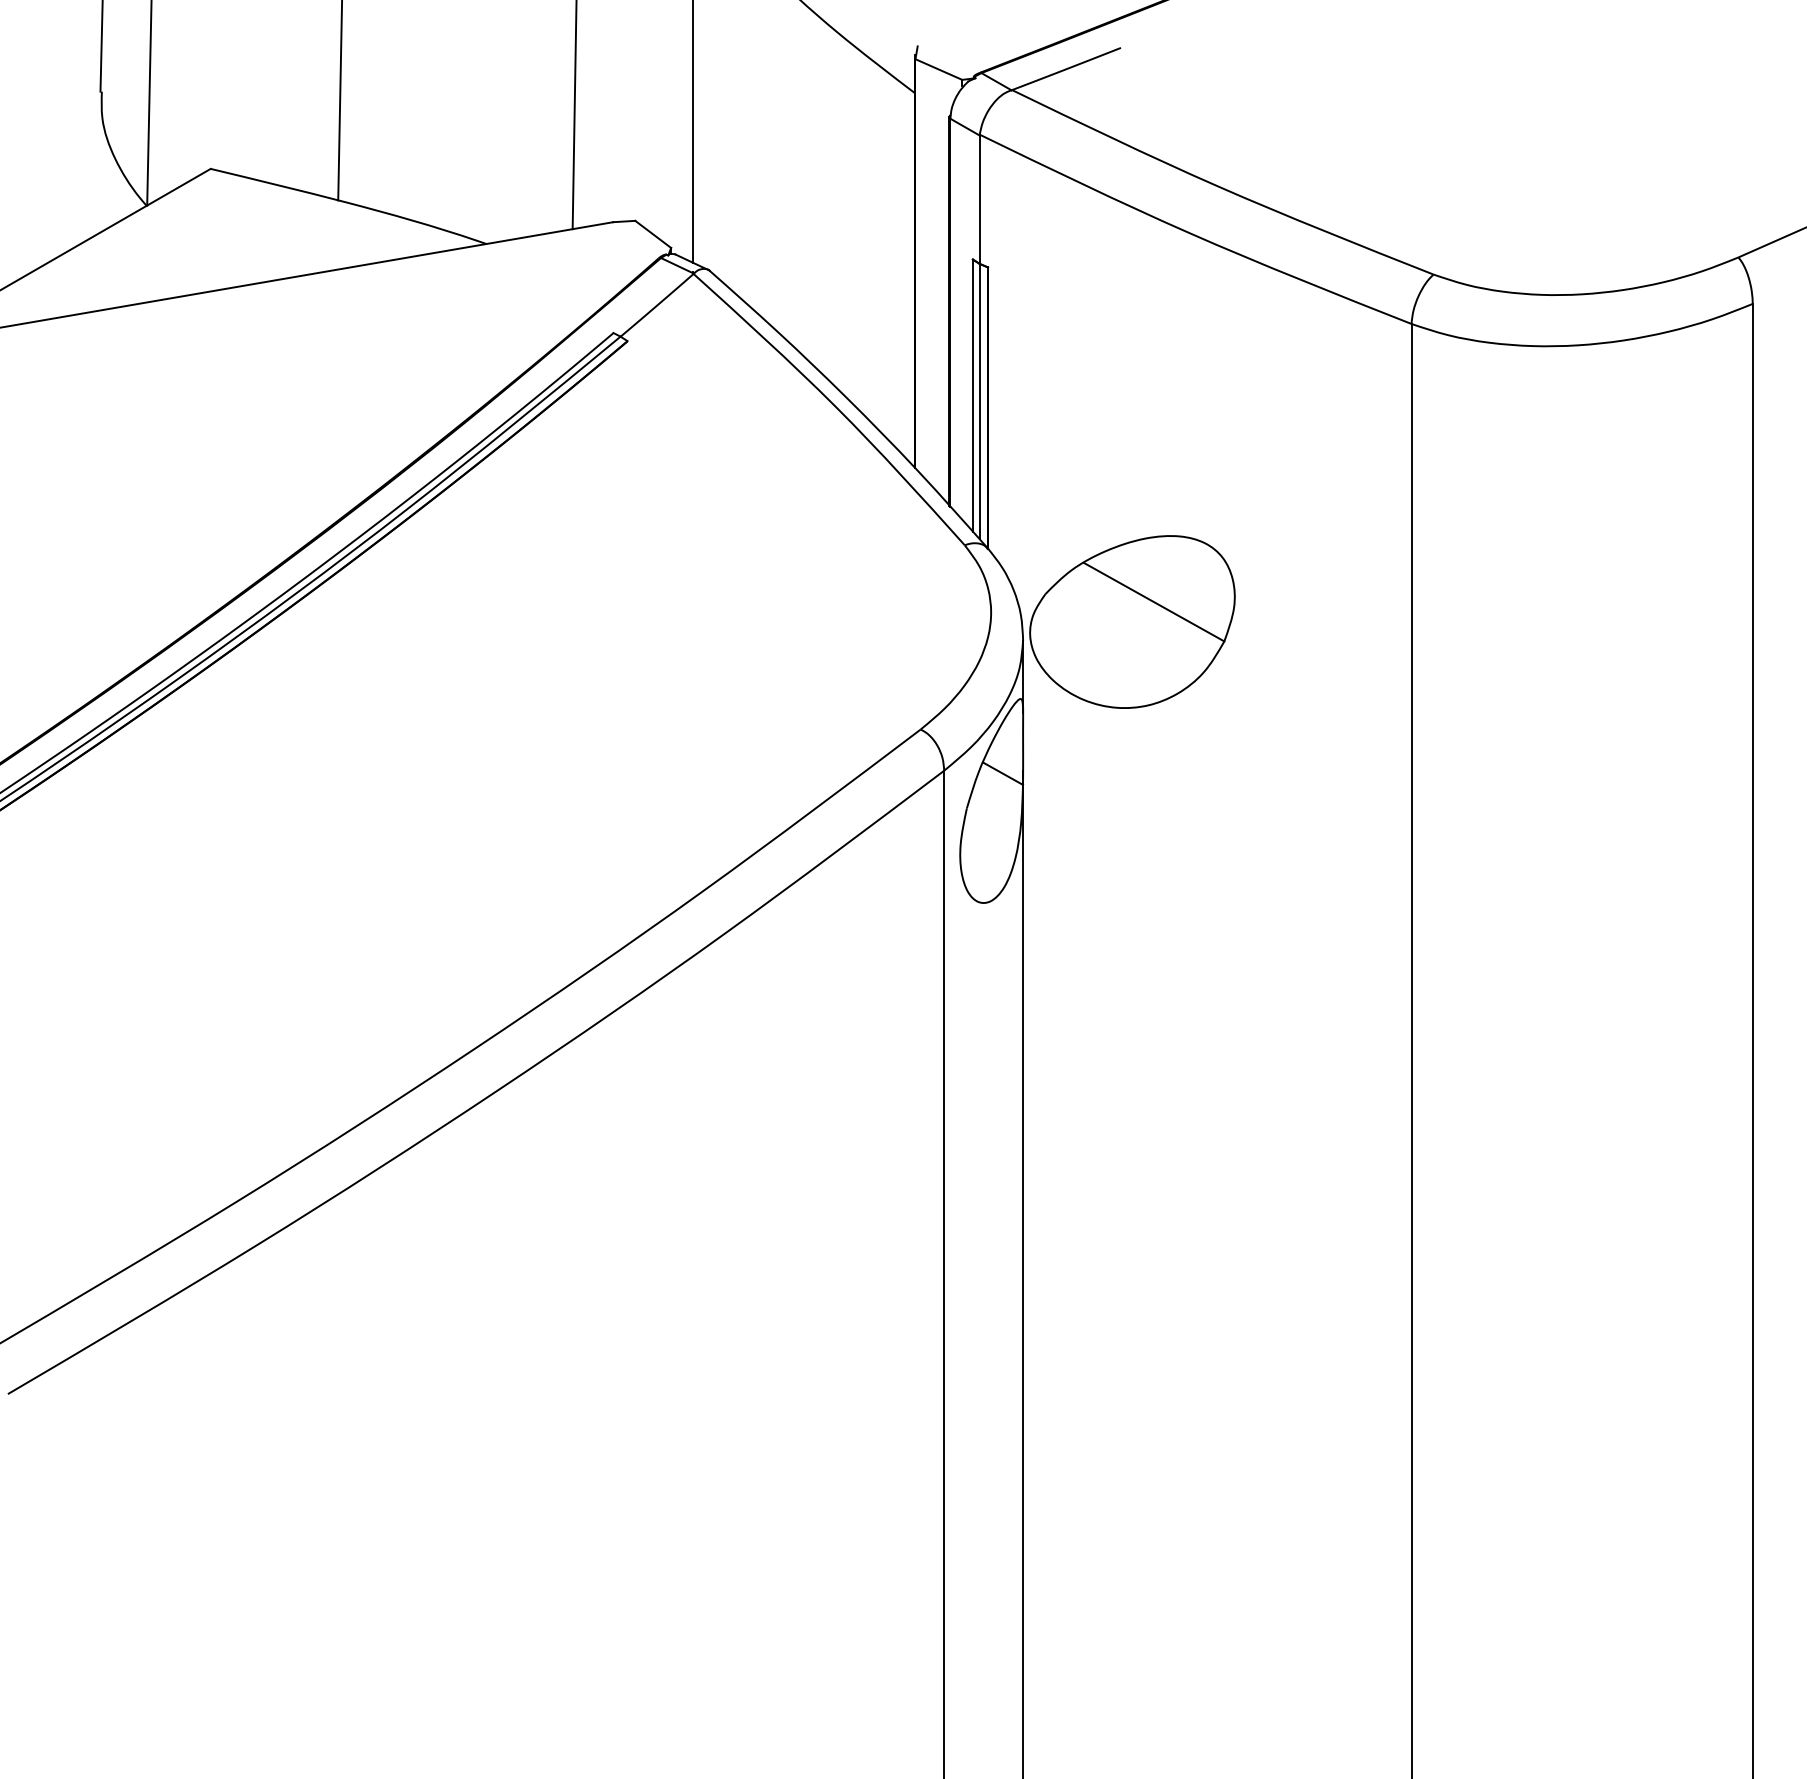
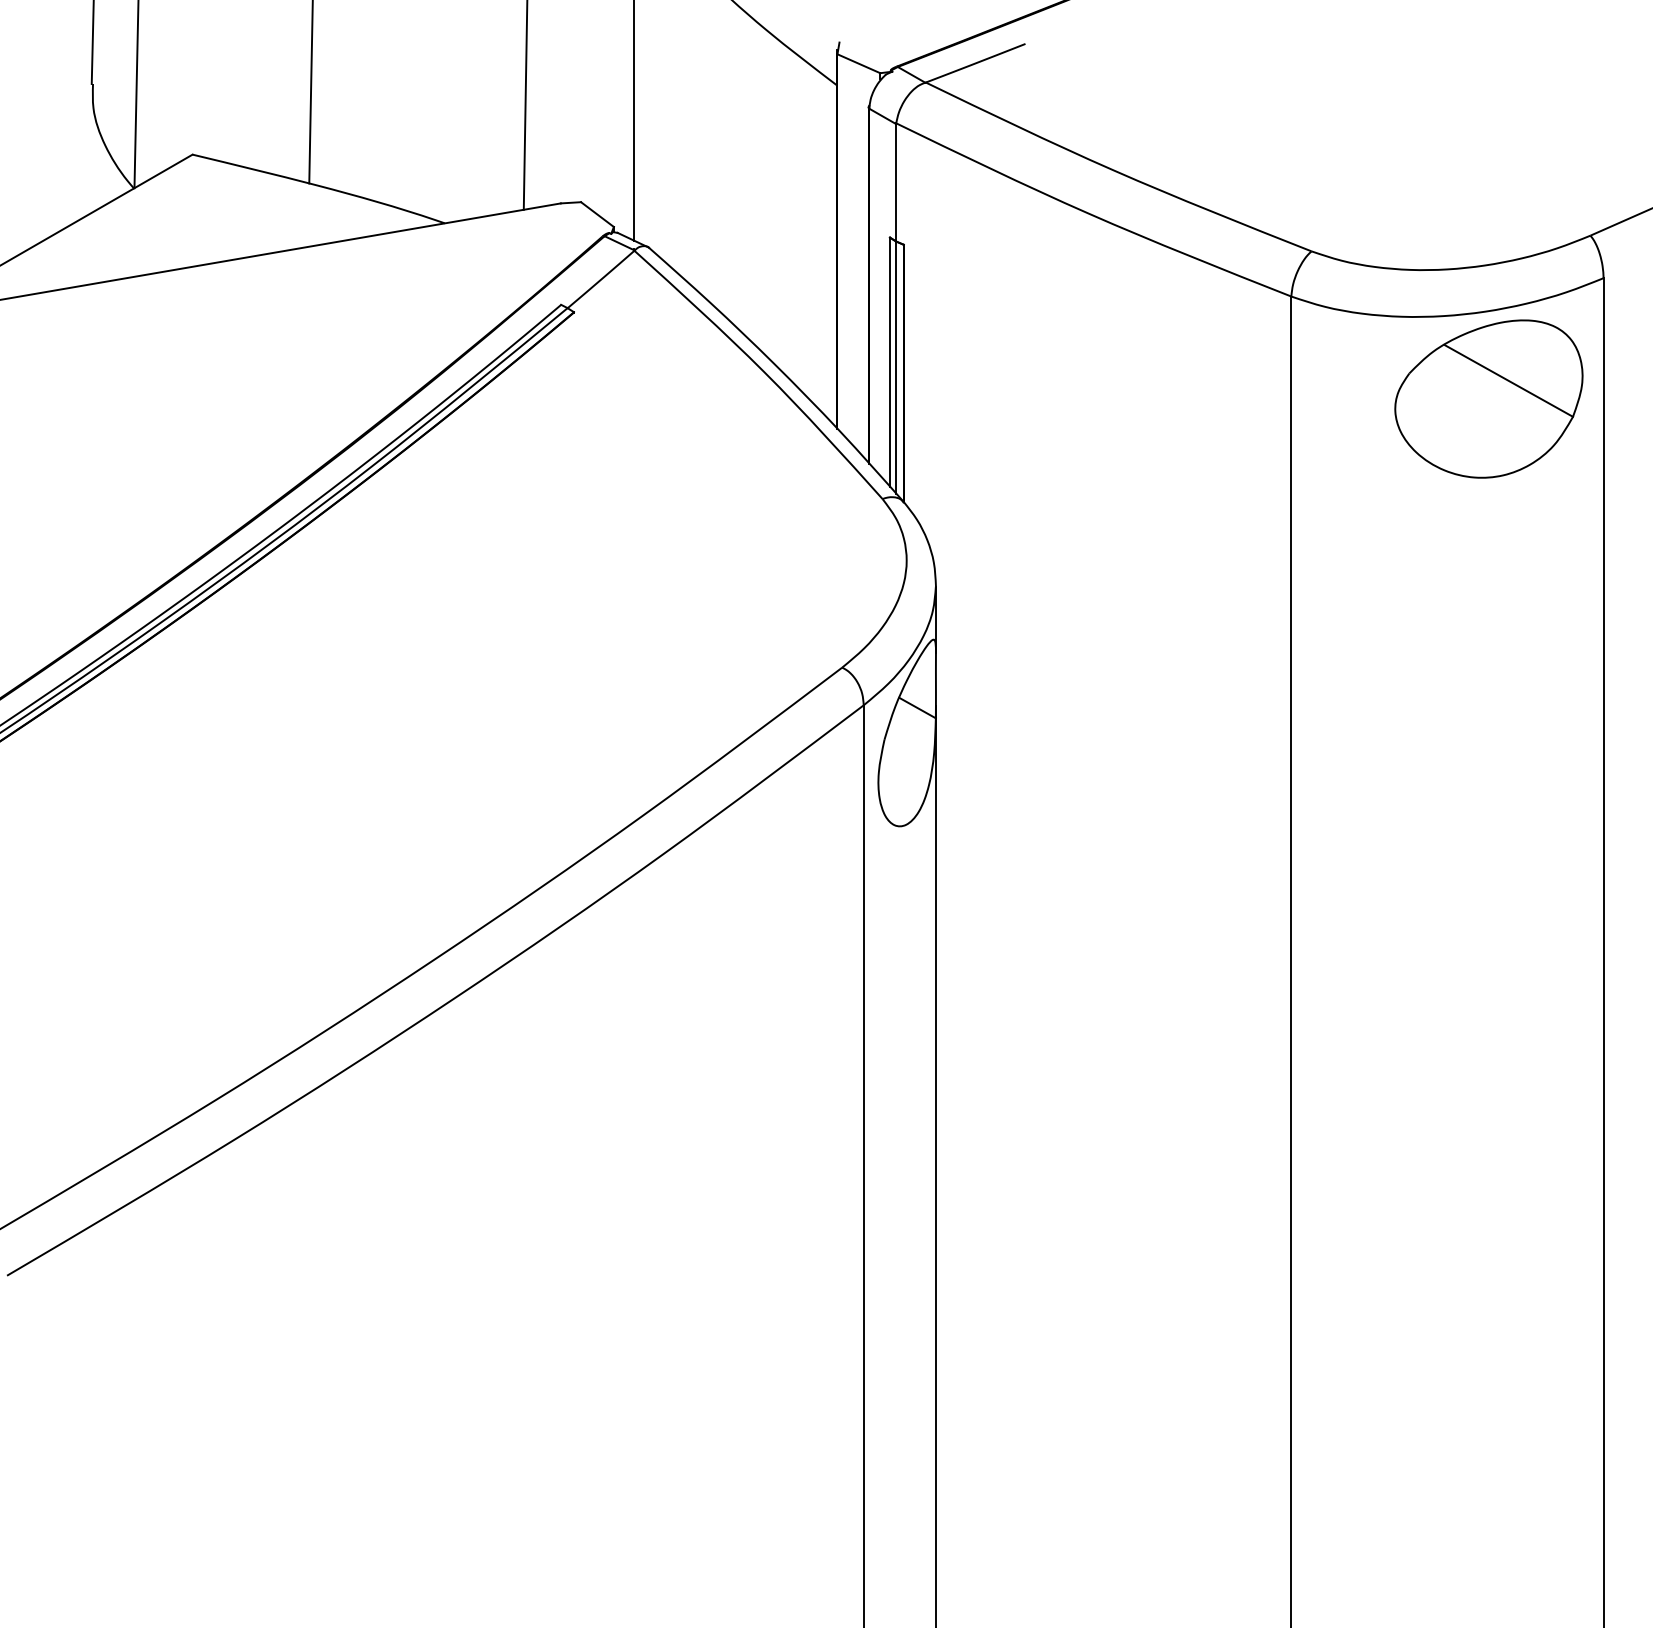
part: (1132, 621) -> (1488, 398), moved

